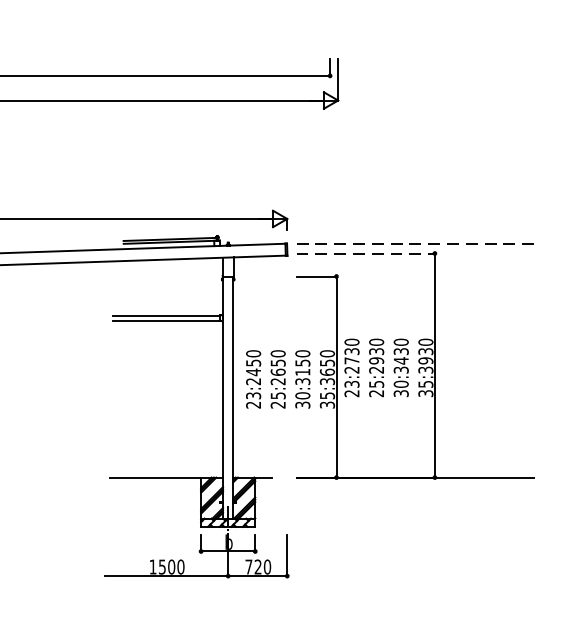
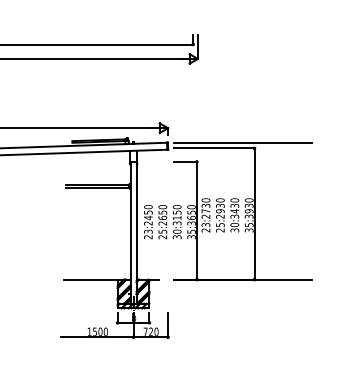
line: (416, 243) -> (243, 142), dashed -> solid
line: (366, 253) -> (214, 148), dashed -> solid

